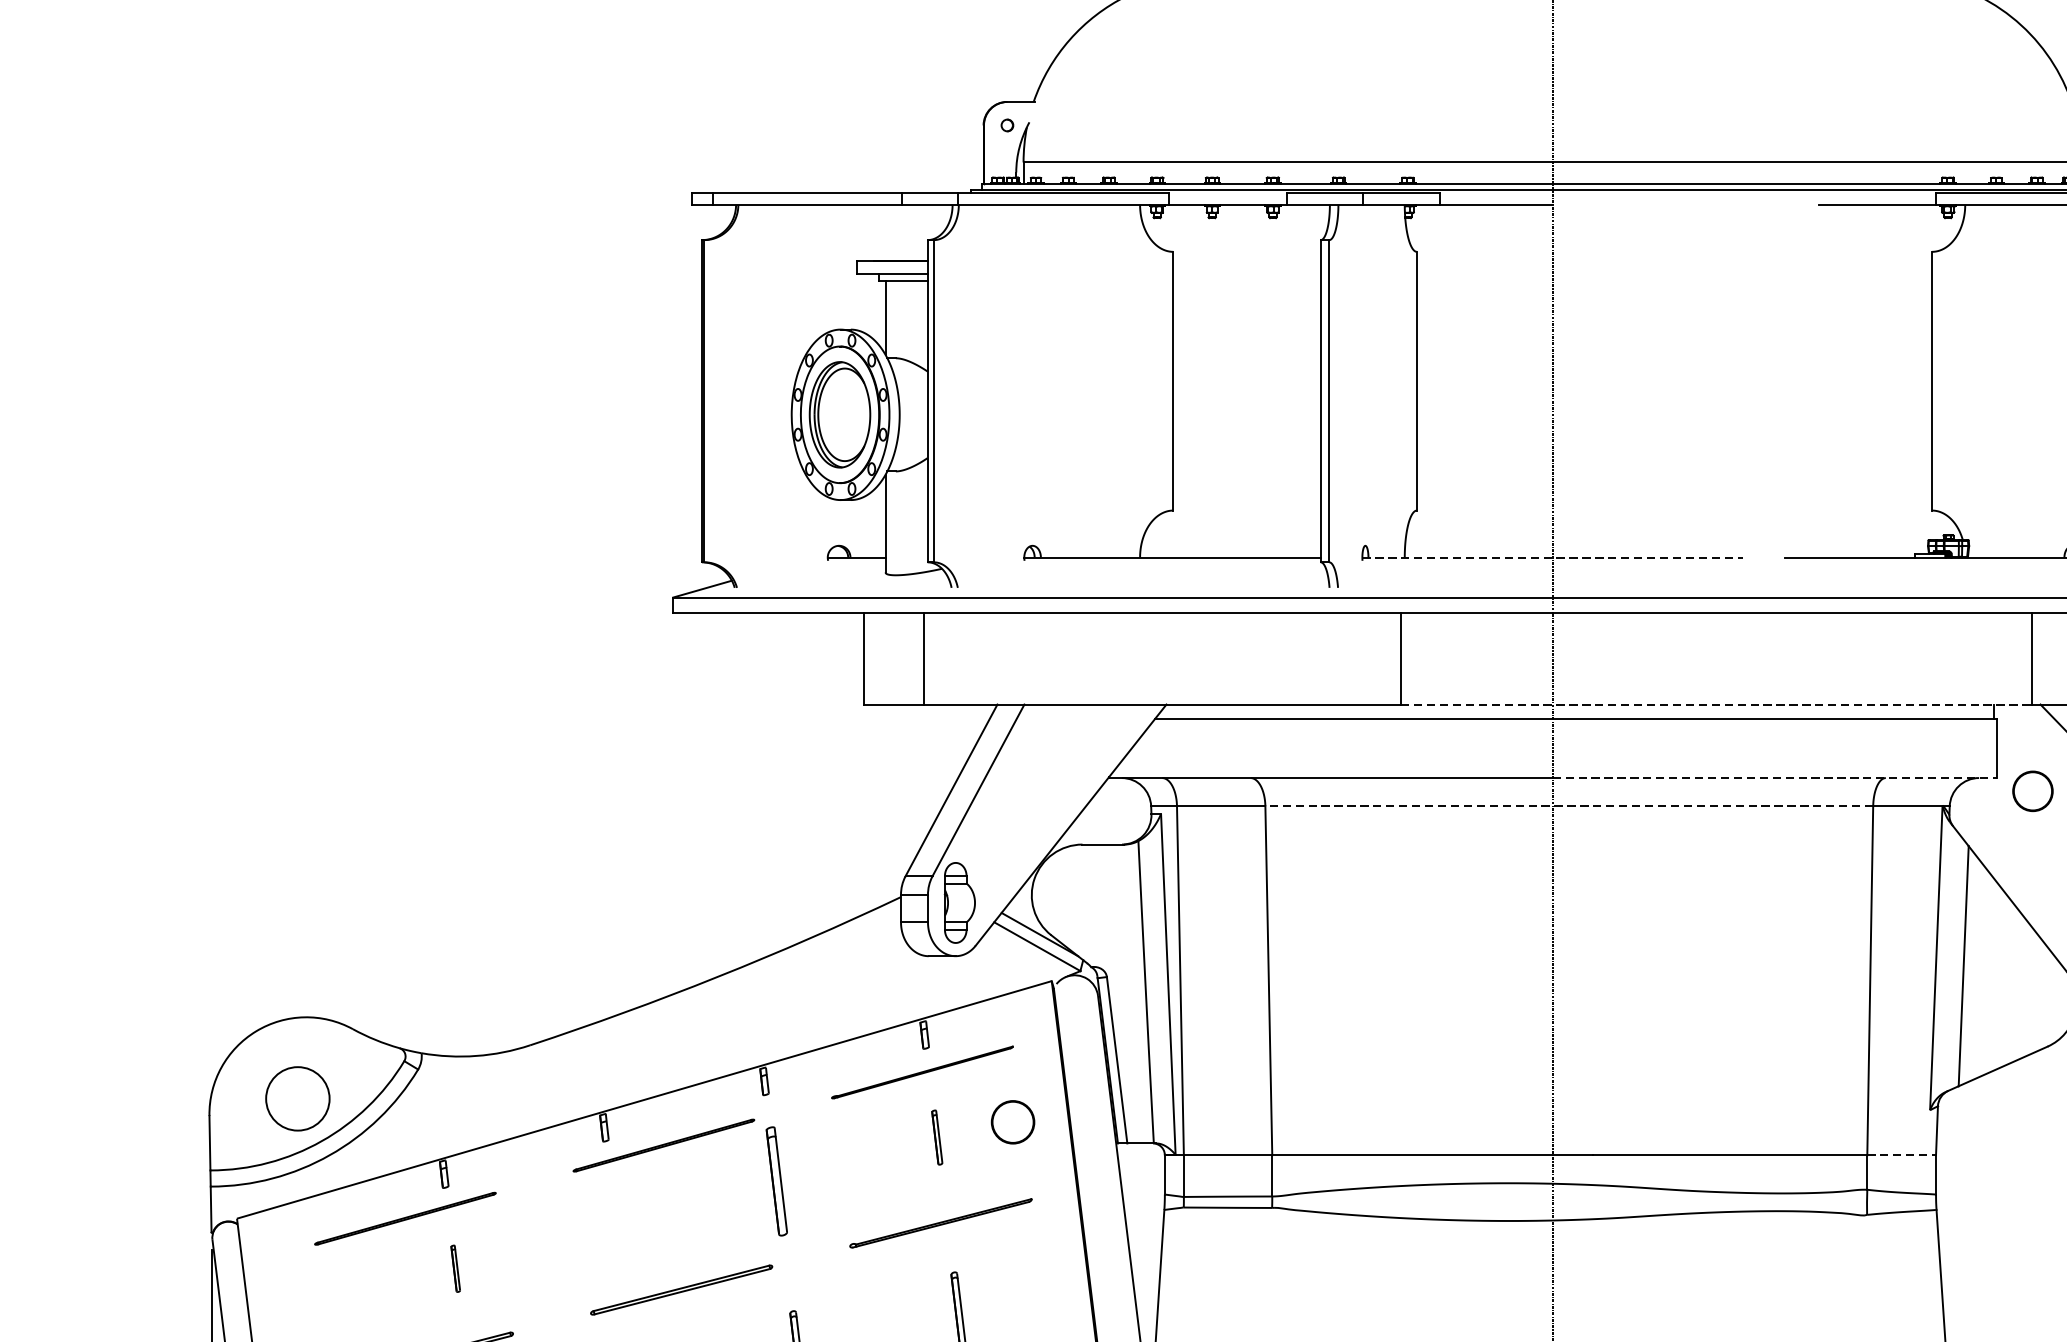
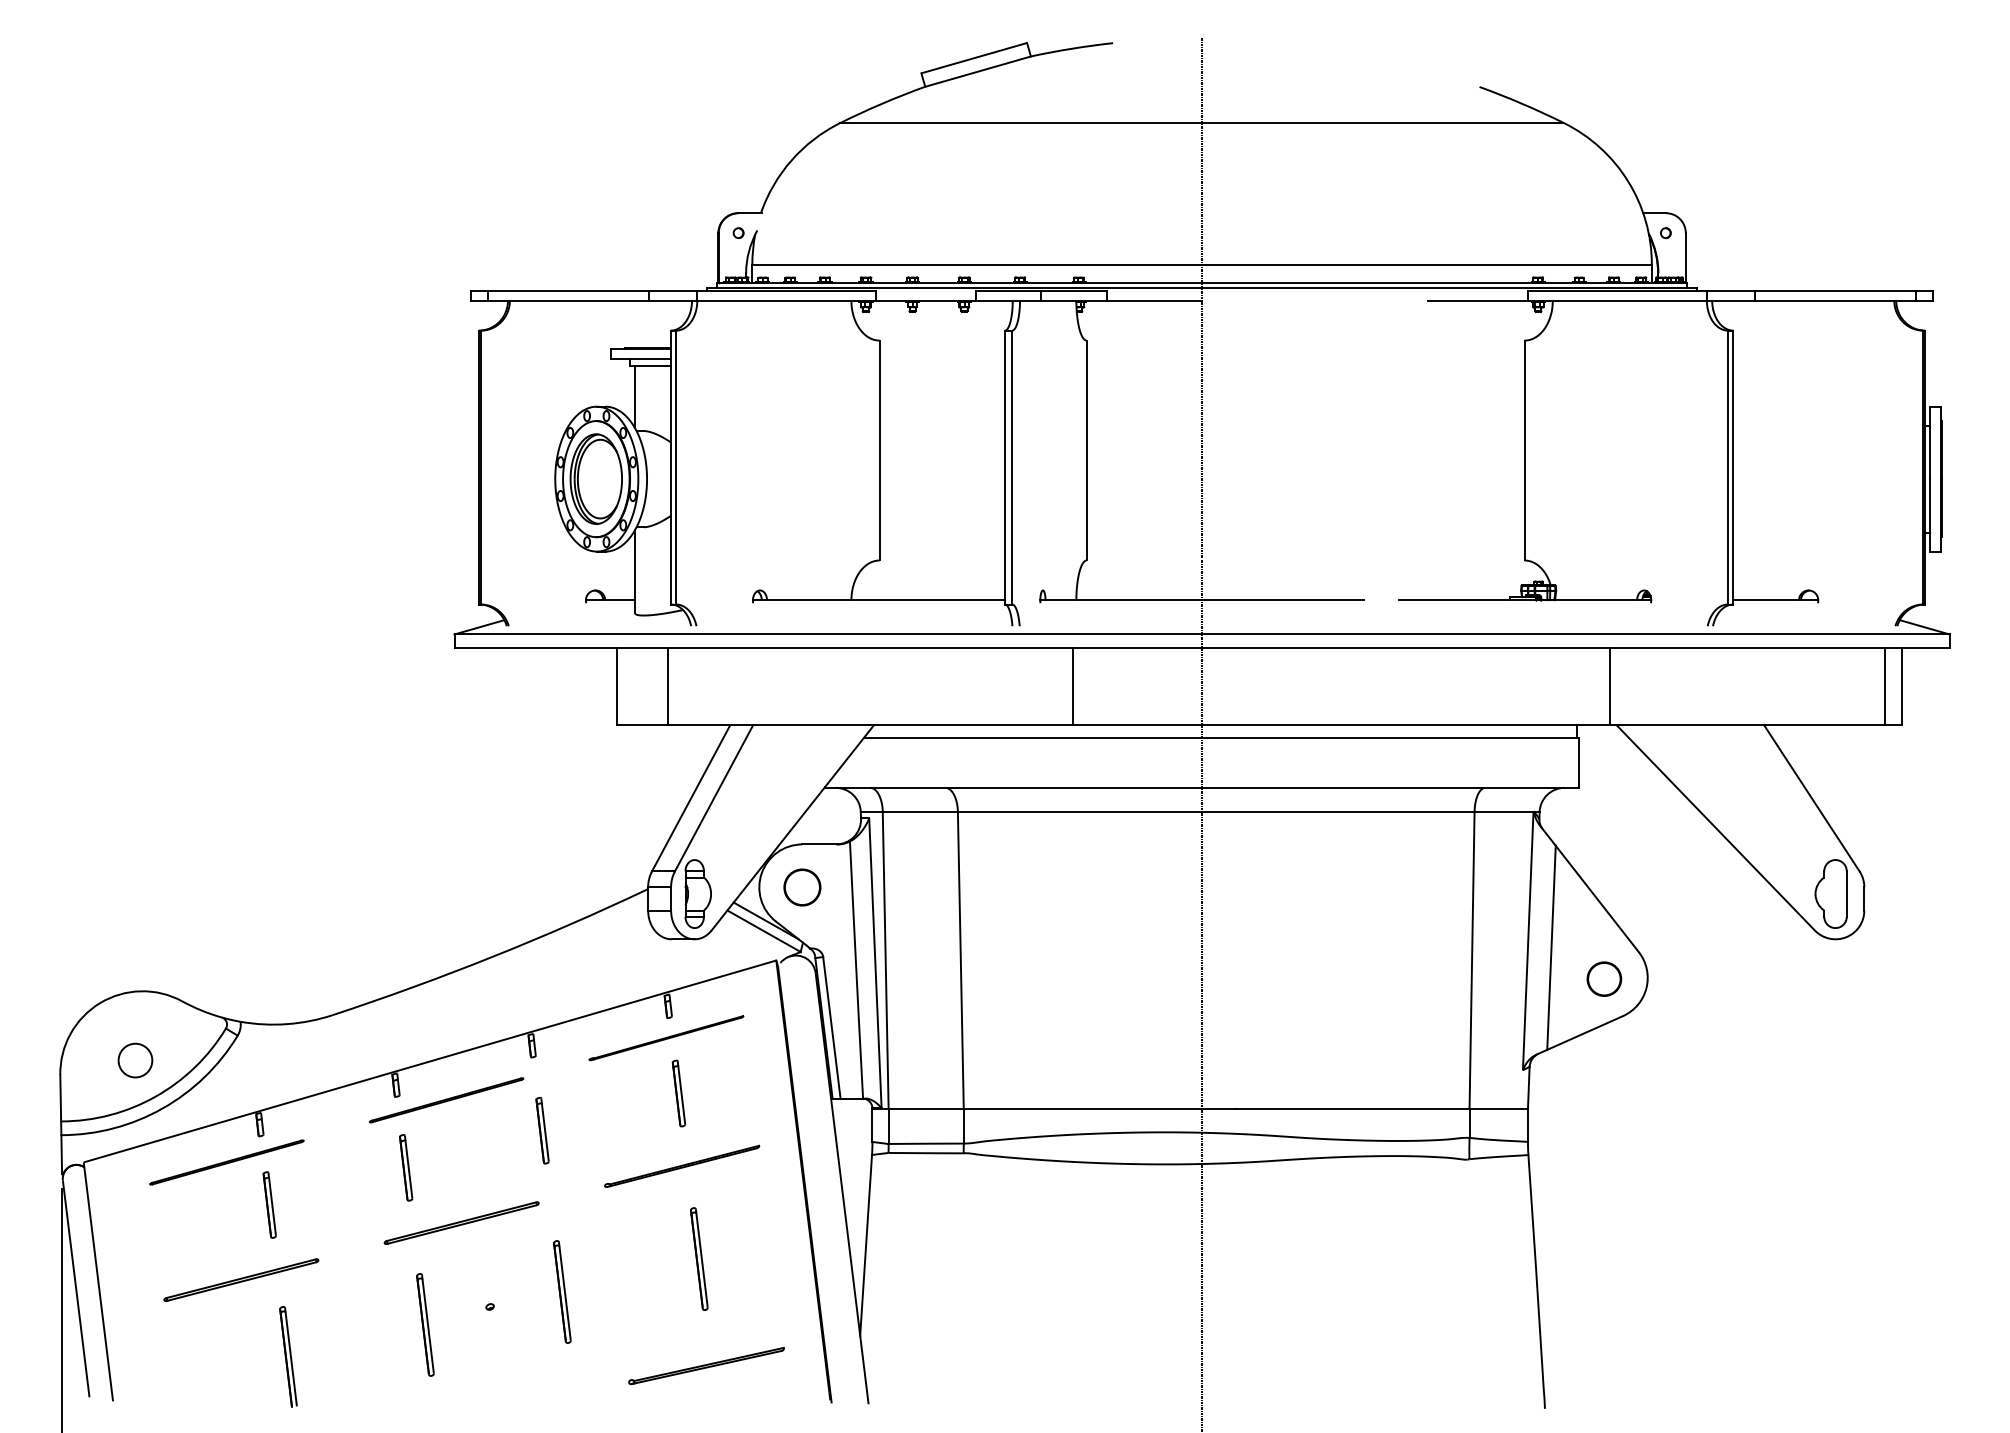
line: (1553, 557) -> (1202, 600), dashed -> solid
line: (1717, 704) -> (1342, 725), dashed -> solid
line: (1774, 777) -> (1390, 787), dashed -> solid
part: (2033, 790) -> (1604, 978), moved
line: (1568, 805) -> (1215, 811), dashed -> solid
circle: (297, 1098) -> (135, 1060), size x0.62
circle: (1013, 1122) -> (802, 887), moved
part: (936, 1137) -> (678, 1093), size x1.43
line: (1902, 1155) -> (1499, 1108), dashed -> solid
part: (776, 1181) -> (542, 1130), size x0.71
part: (616, 1224) -> (406, 1167), added
part: (455, 1268) -> (269, 1204), size x1.67

